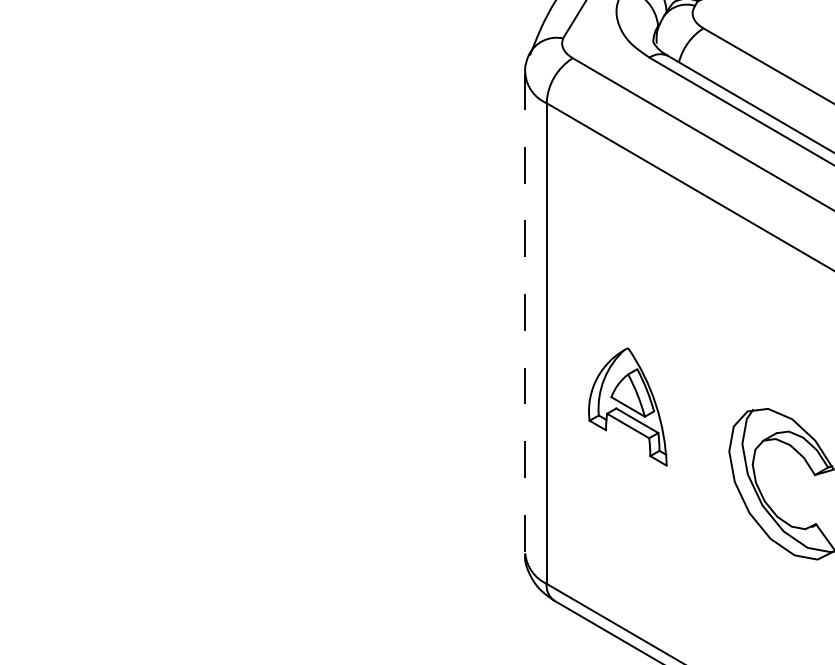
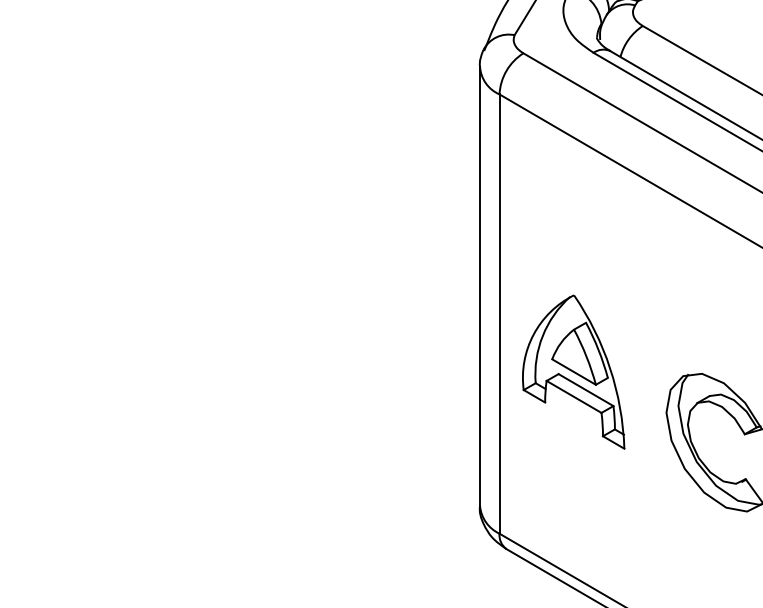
line: (525, 313) -> (480, 286), dashed -> solid
part: (627, 406) -> (573, 371), size x1.43

